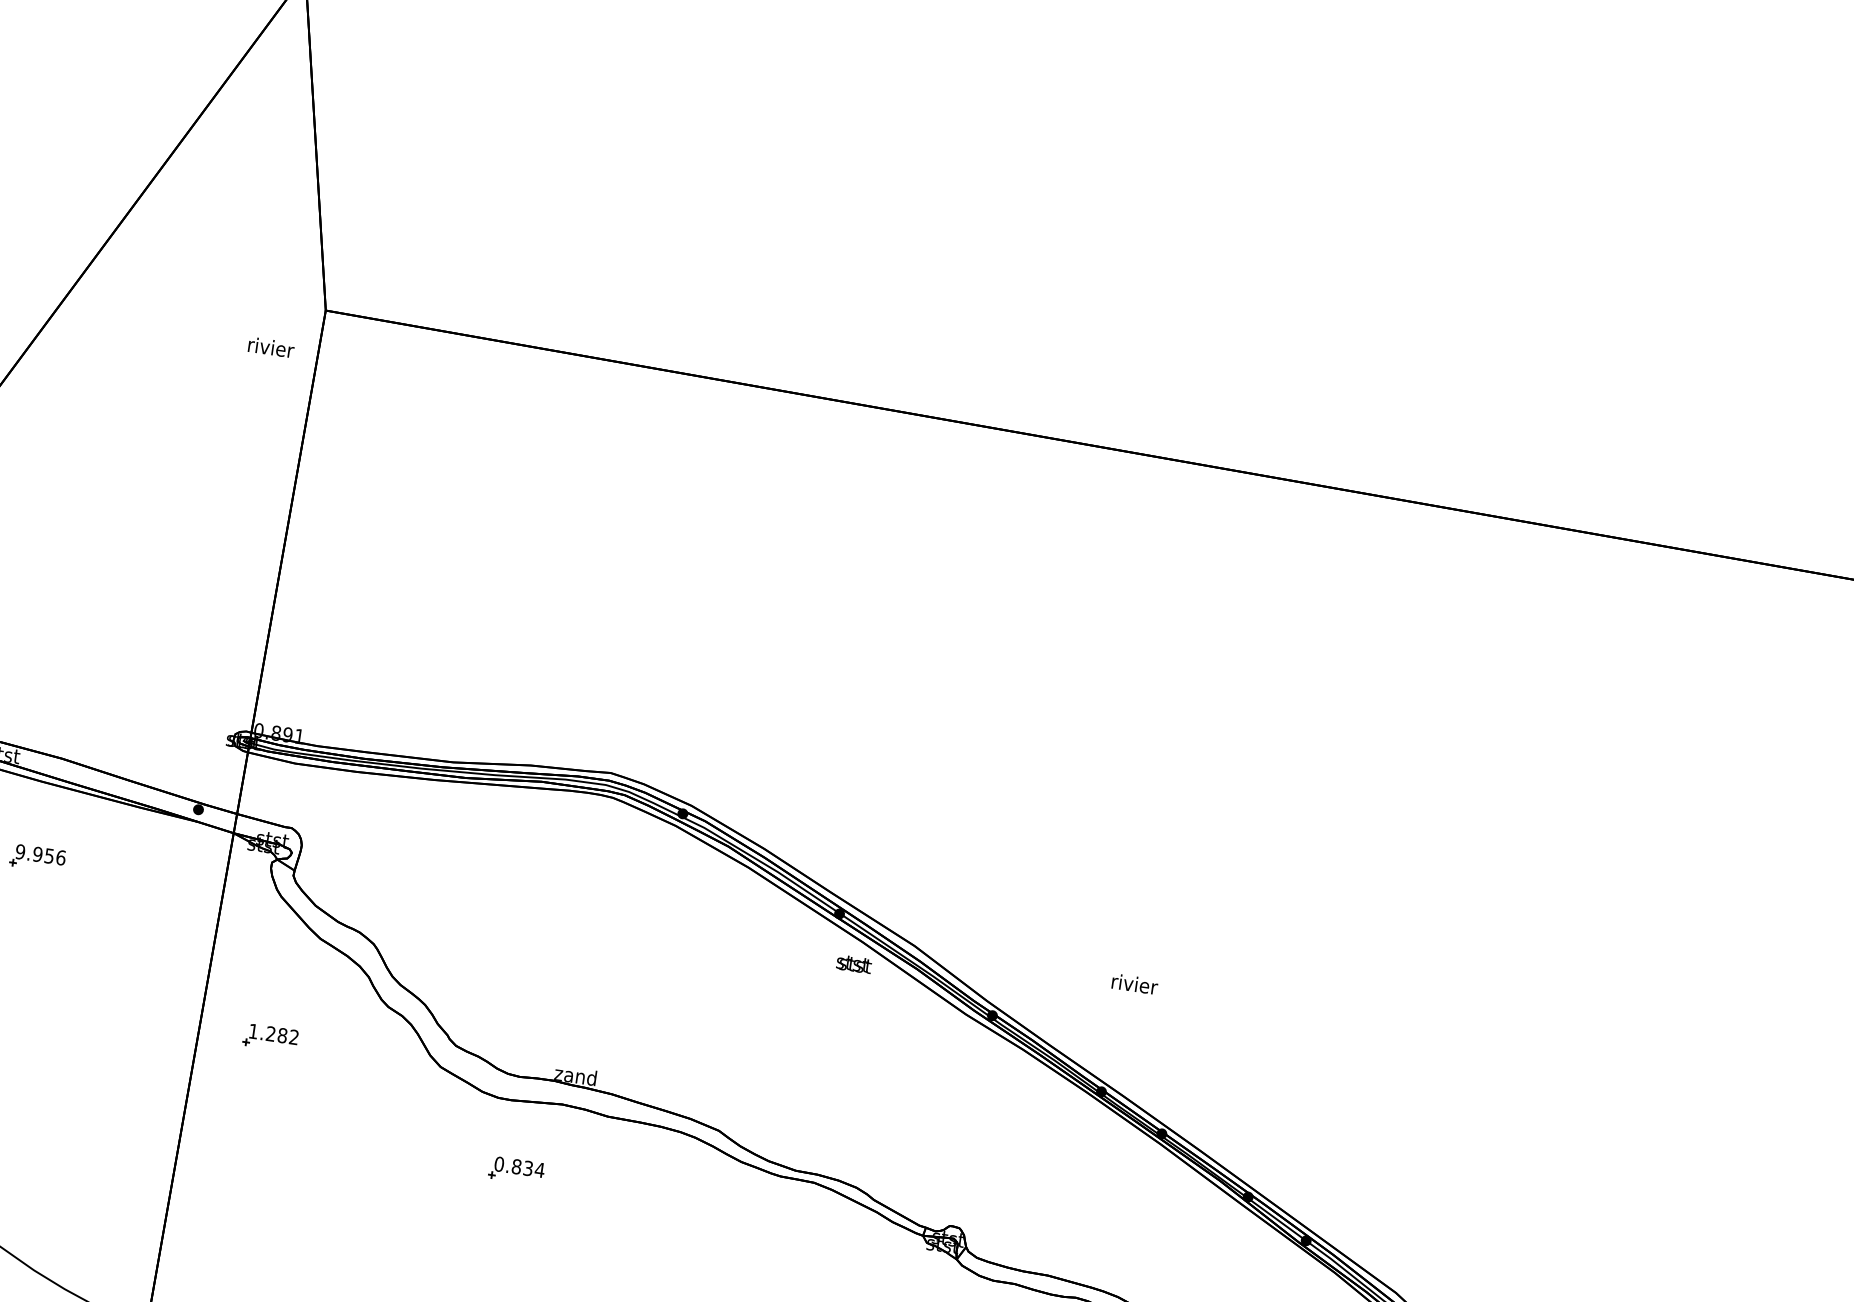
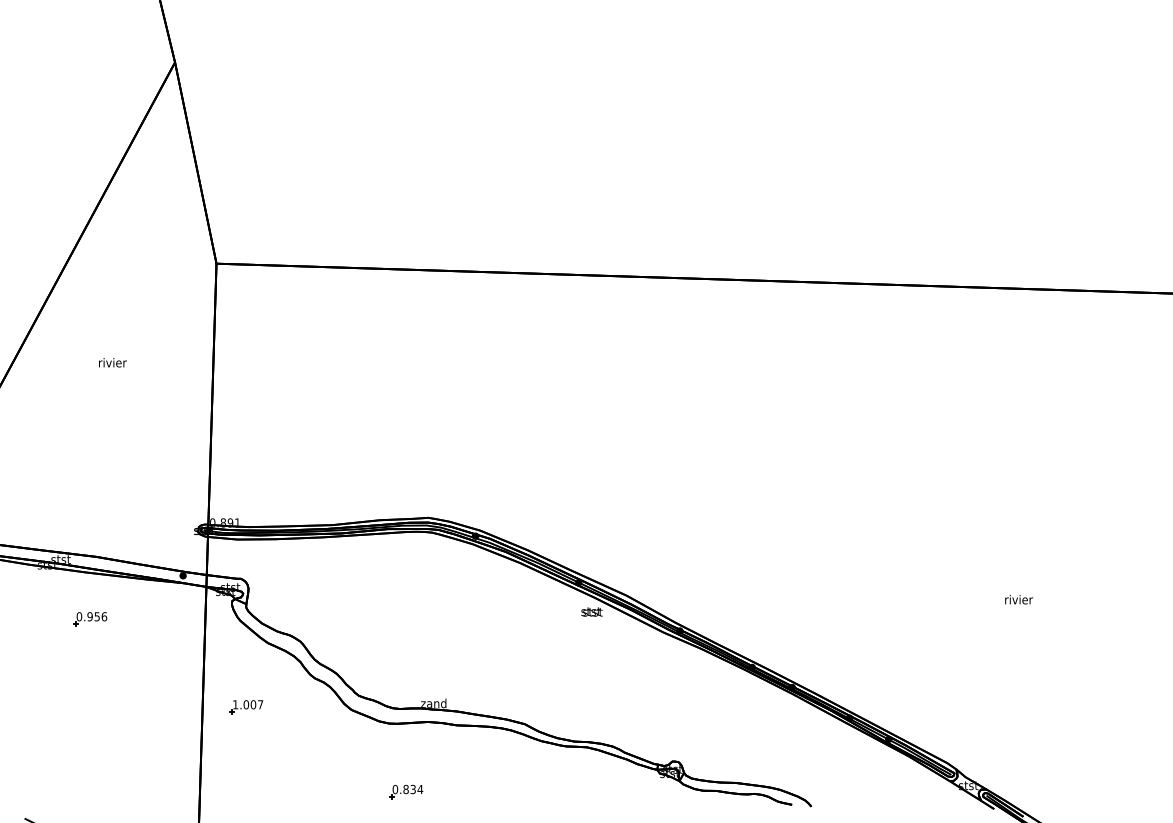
text: (270, 347) -> (112, 362), moved
text: (19, 851) -> (78, 616), 9.956 -> 0.956
text: (1134, 983) -> (1018, 599), moved
text: (282, 1035) -> (253, 704), 1.282 -> 1.007
part: (516, 1170) -> (406, 791), moved

